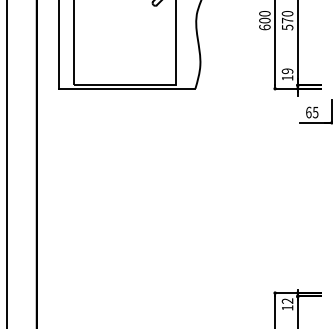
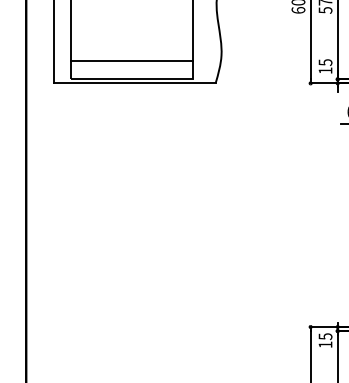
line: (125, 69) -> (132, 60), added
text: (287, 71) -> (325, 62), 19 -> 15
text: (287, 300) -> (325, 335), 12 -> 15

